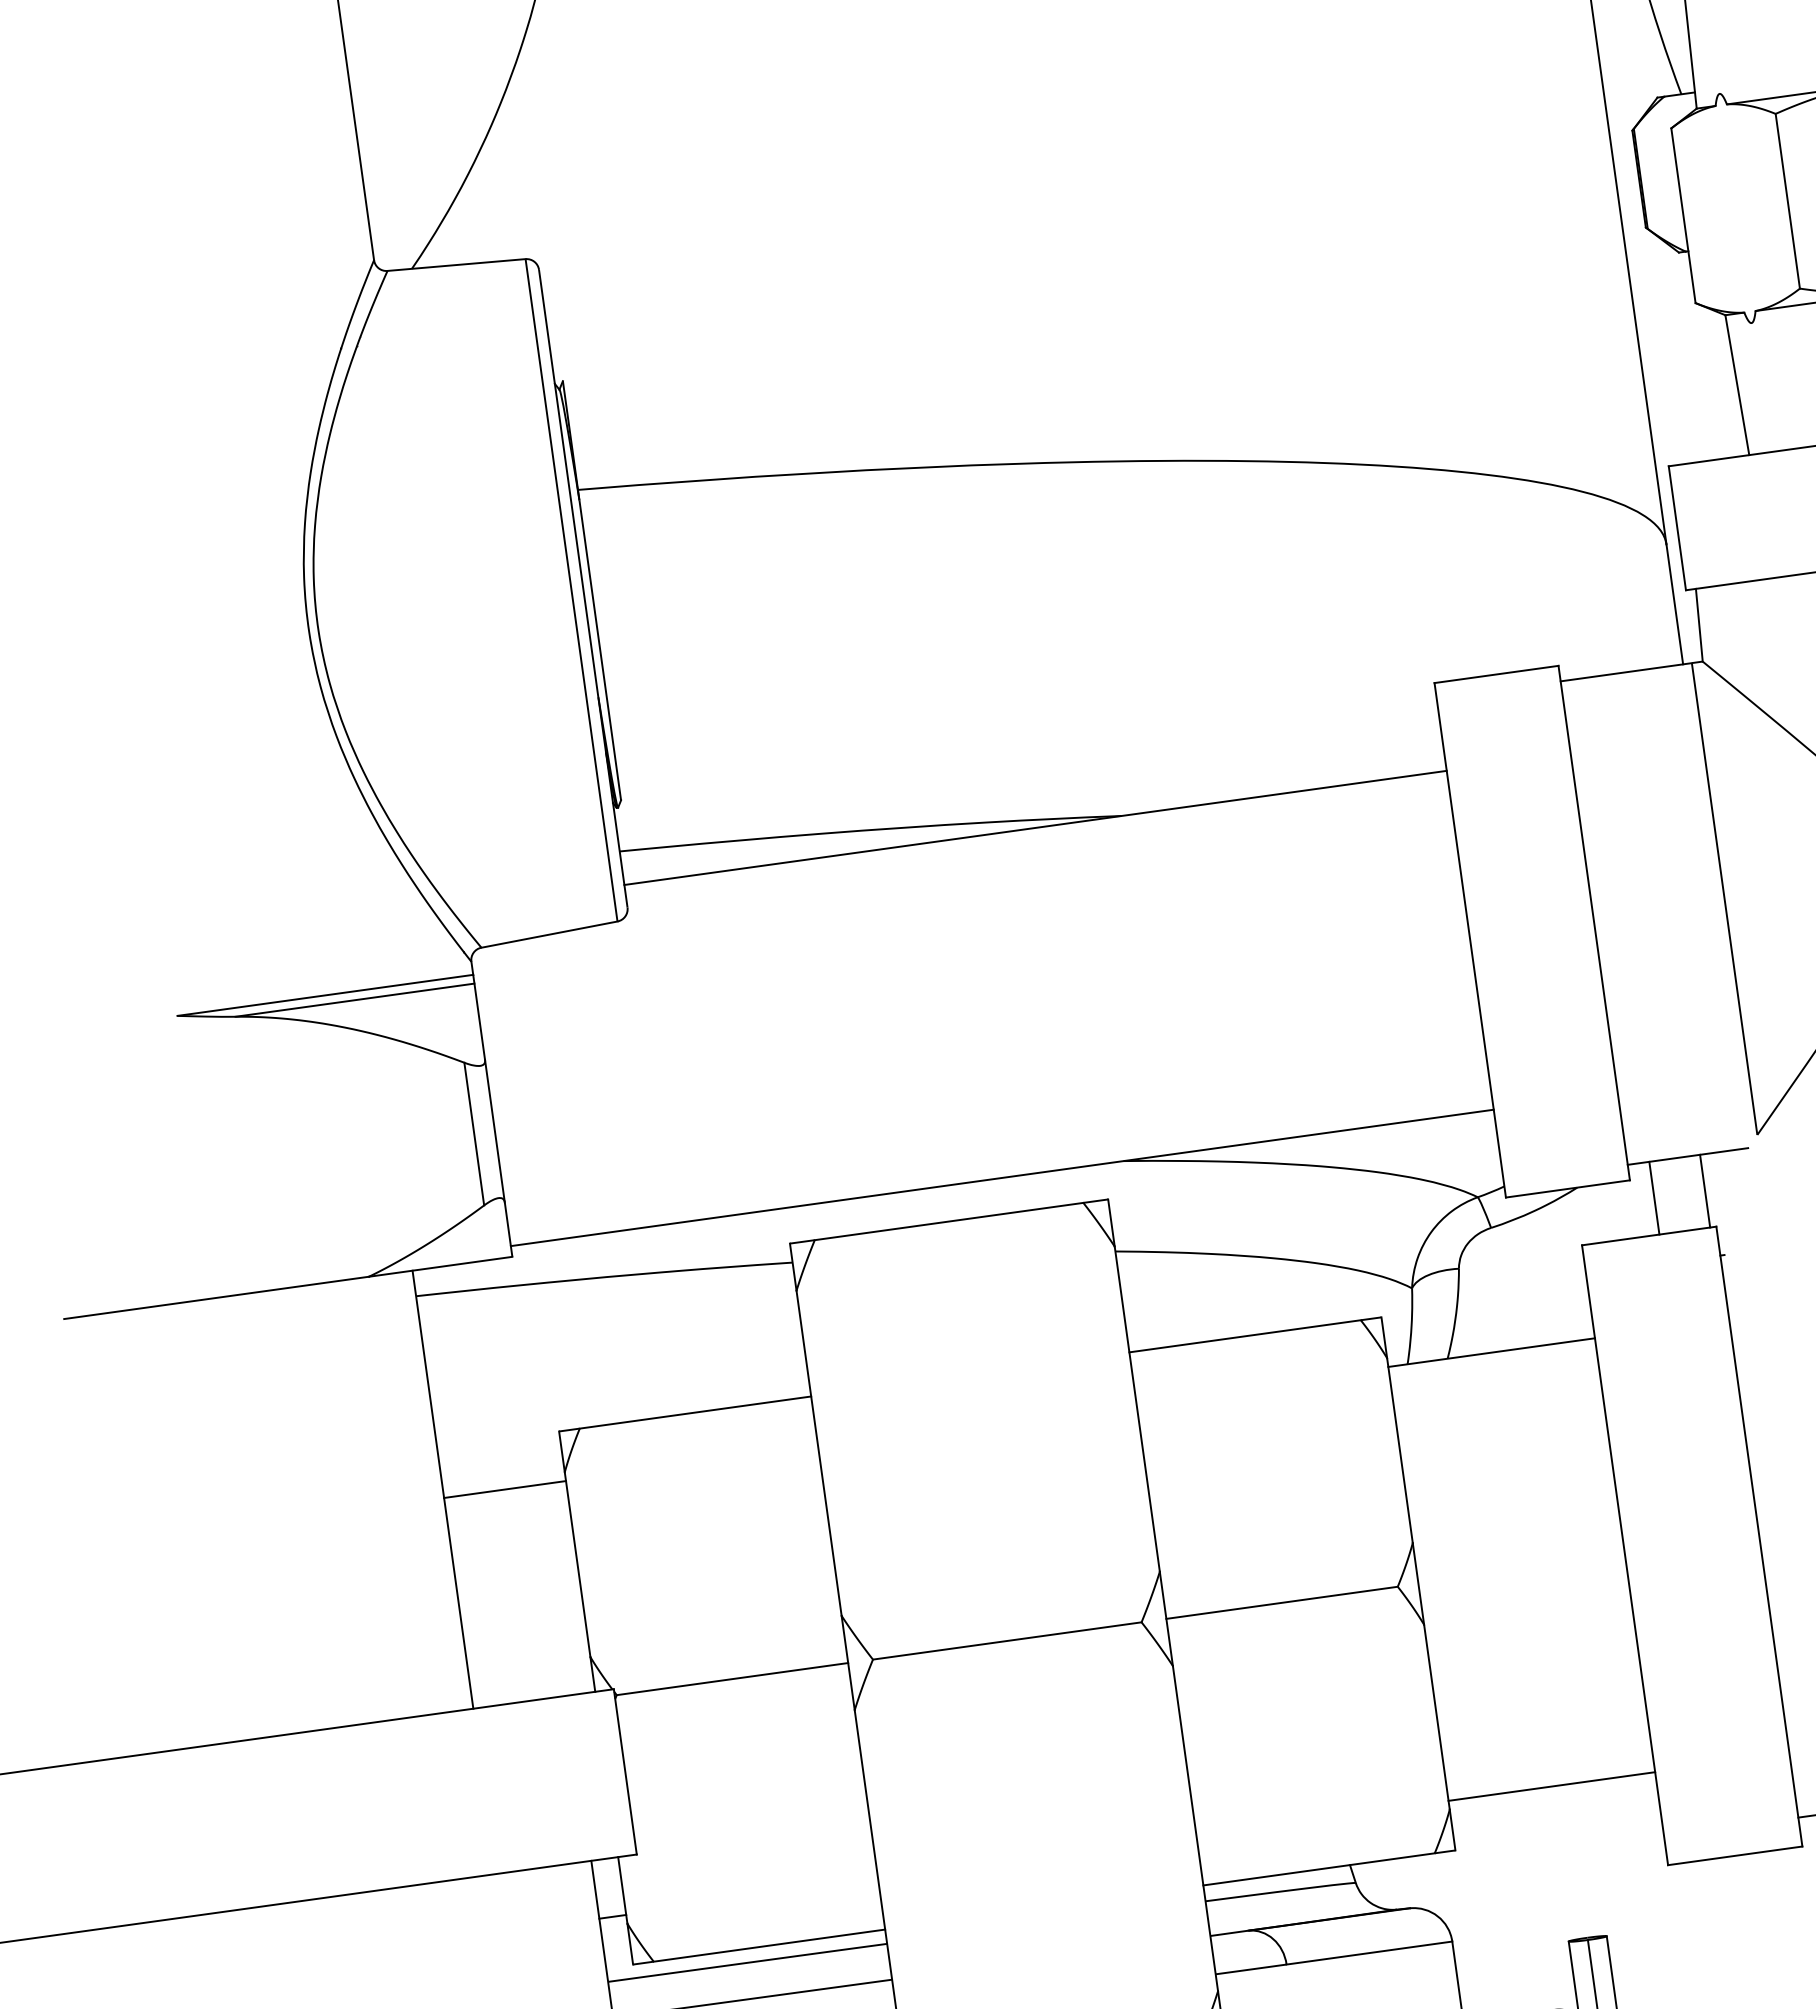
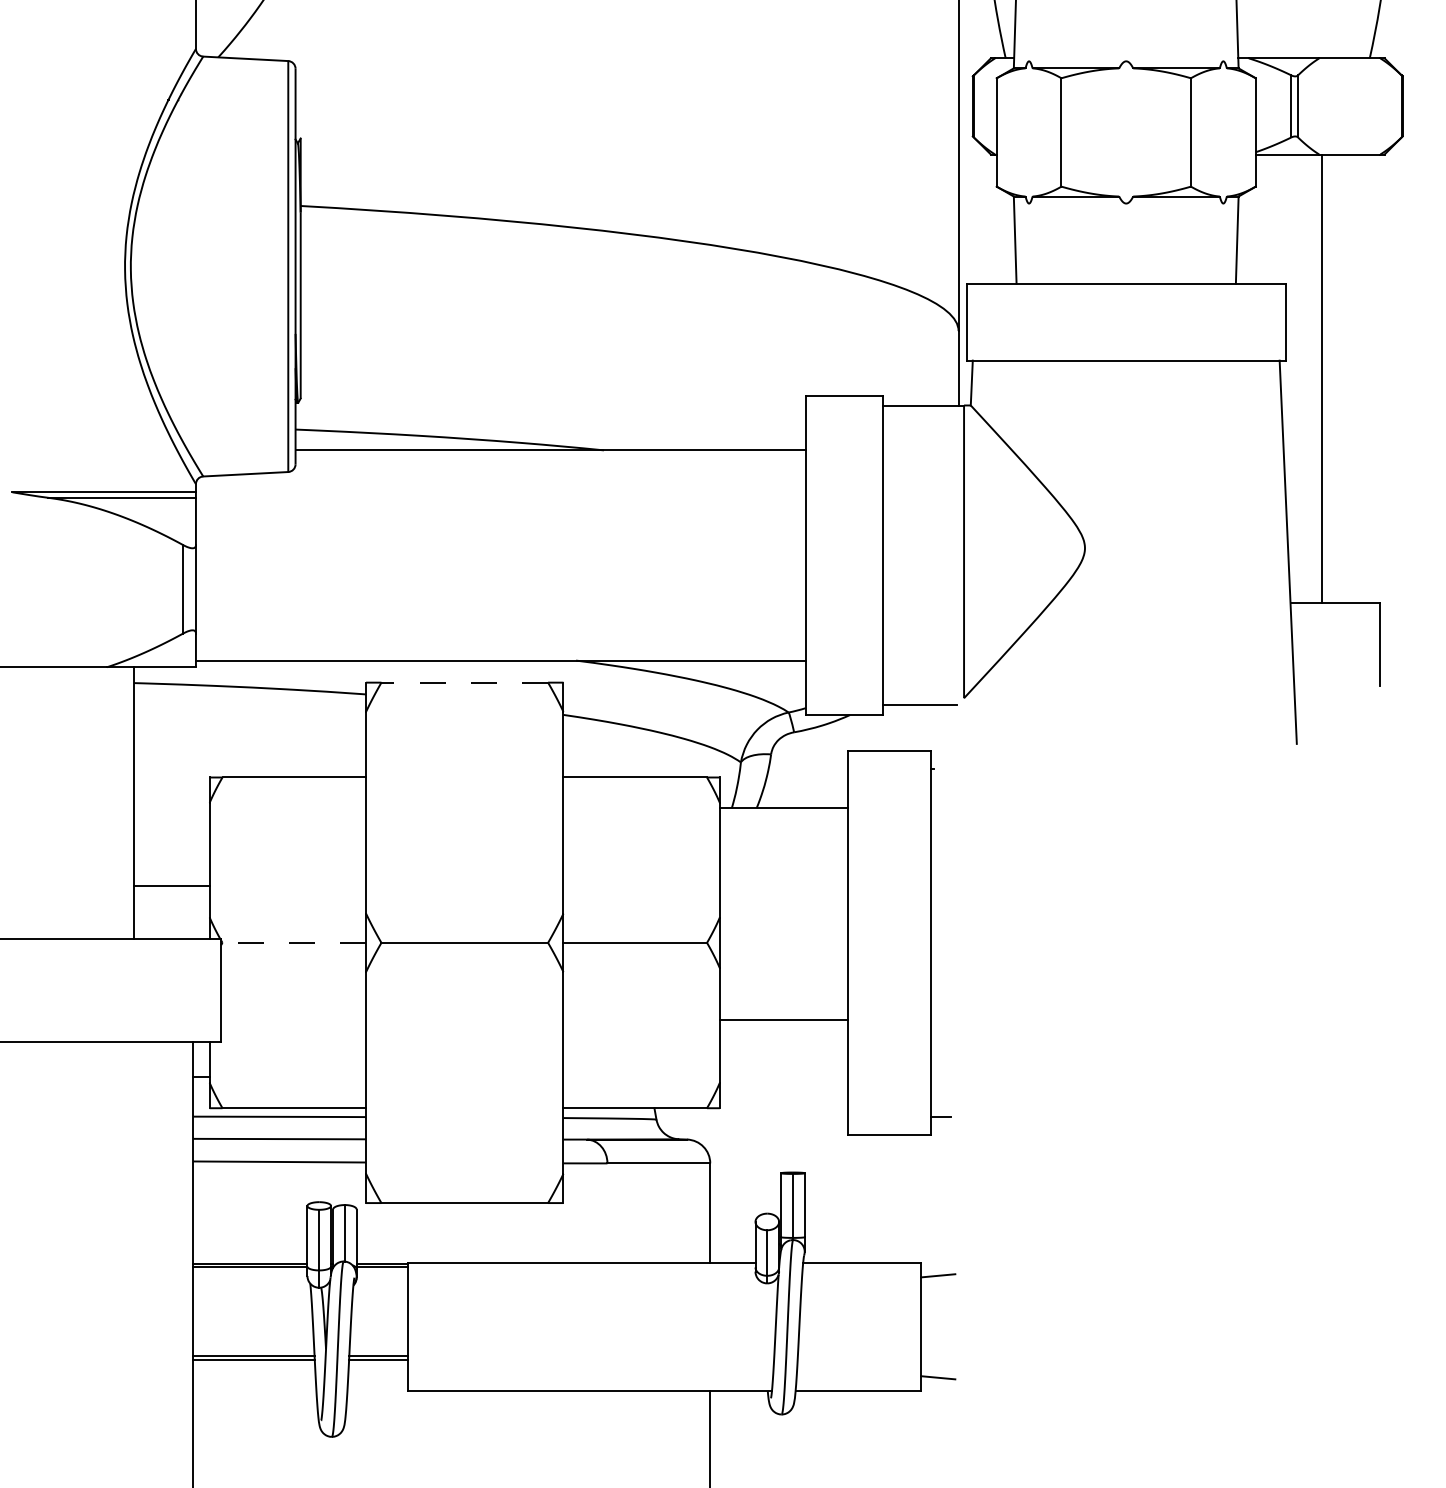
line: (1704, 1190) -> (927, 727), removed
line: (1654, 1197) -> (896, 727), removed
line: (948, 1221) -> (464, 682), solid -> dashed
line: (504, 1489) -> (171, 886), moved
line: (732, 1678) -> (294, 942), solid -> dashed
line: (1551, 1786) -> (783, 1020), moved

